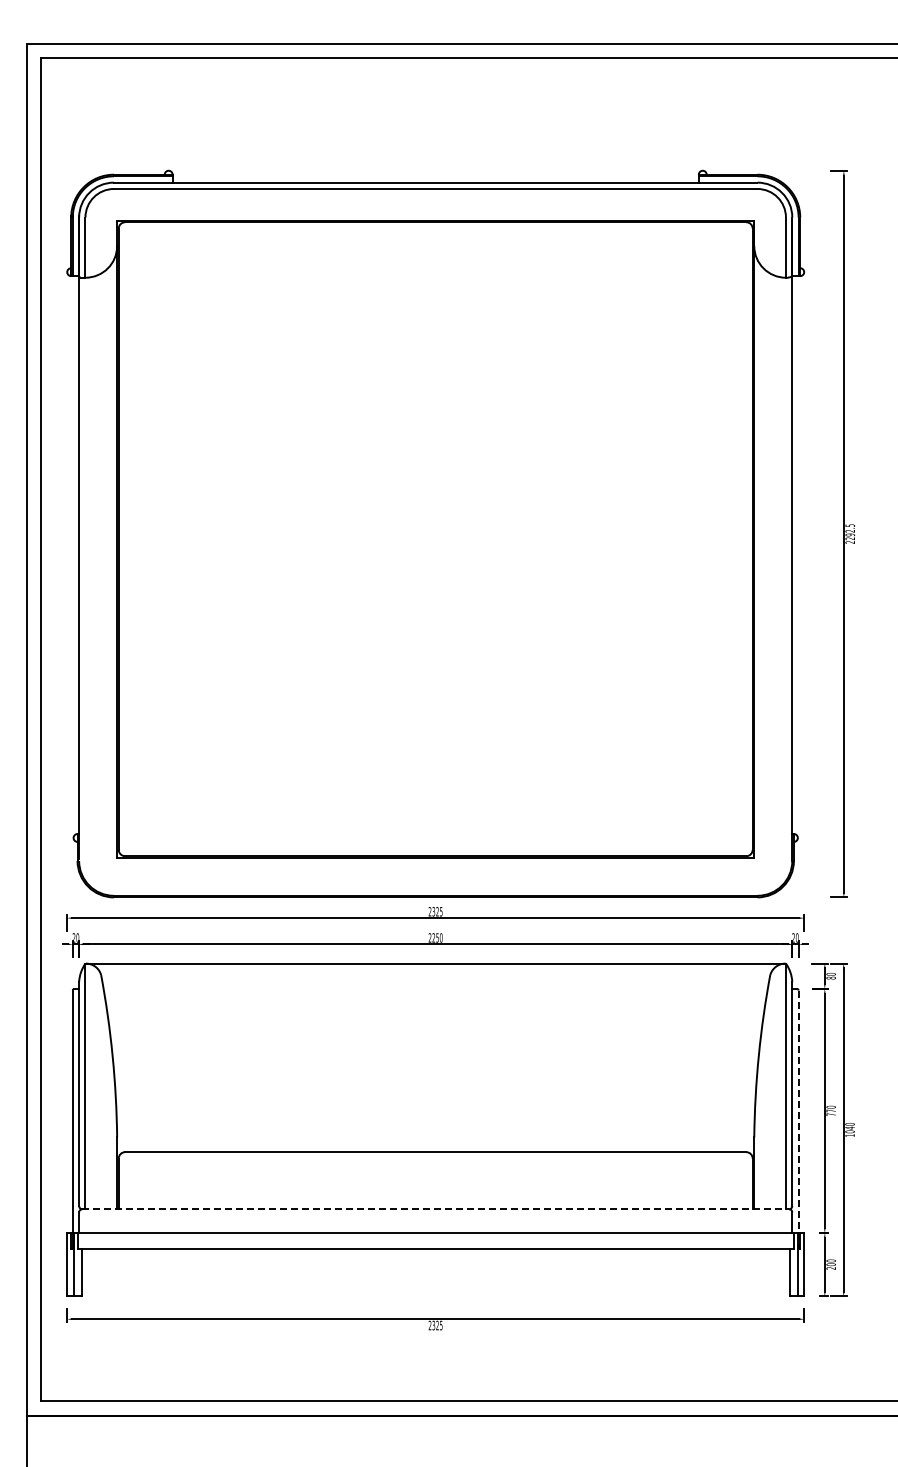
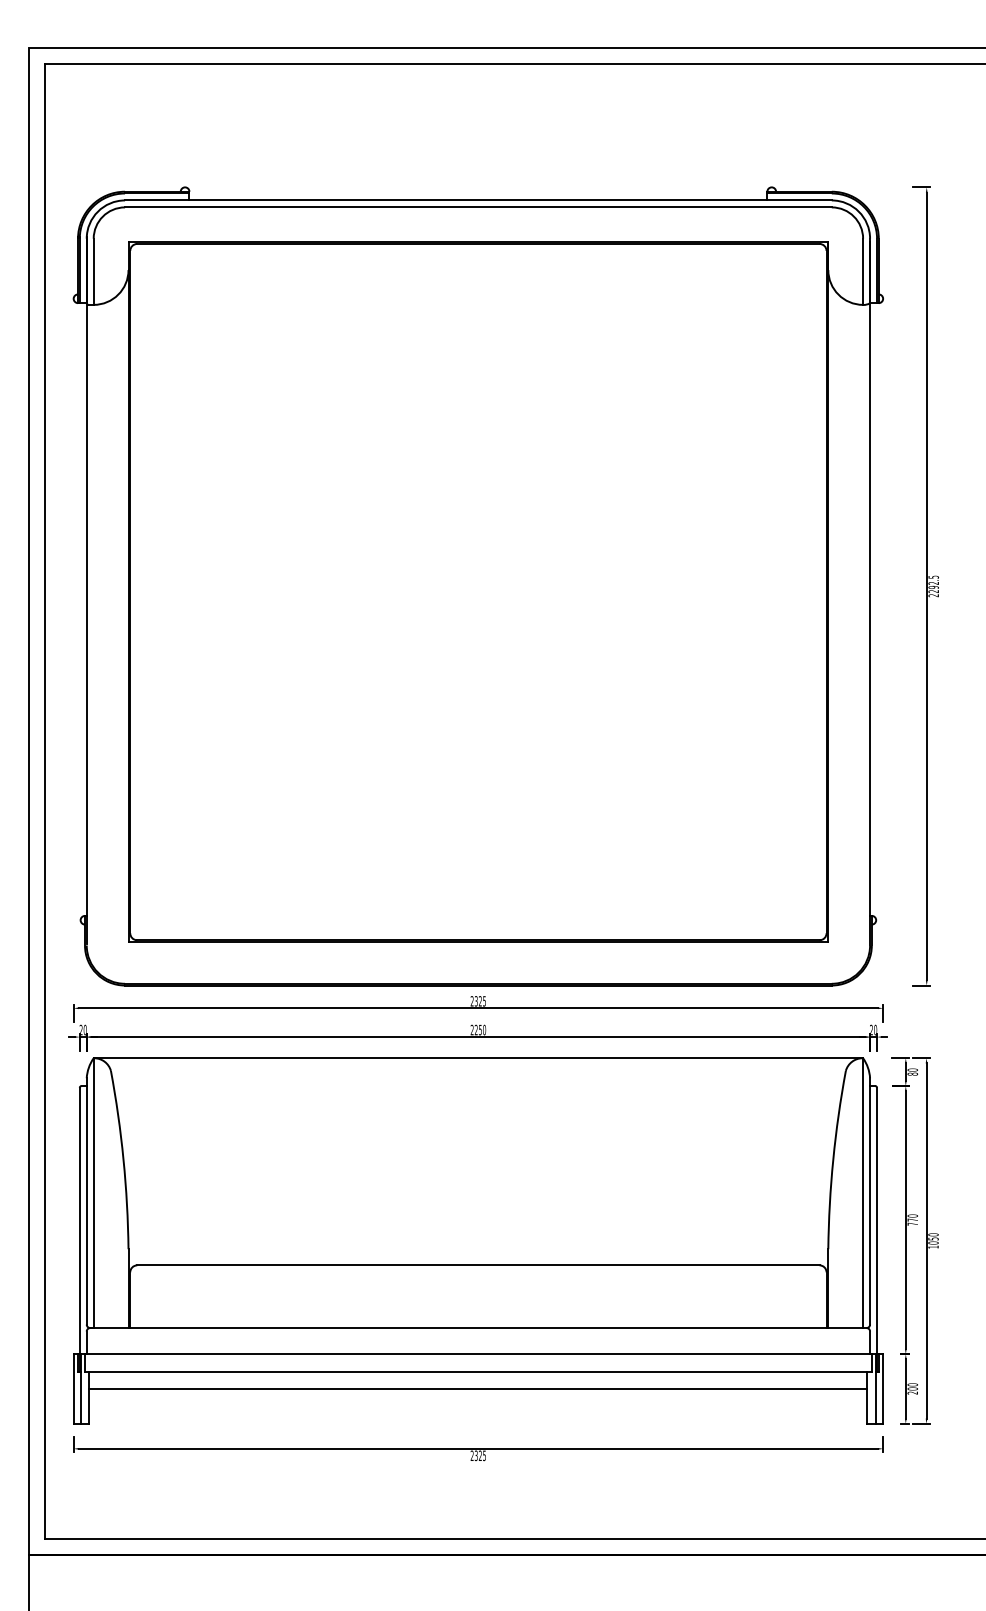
line: (798, 1120) -> (876, 1230), dashed -> solid
text: (849, 1127) -> (932, 1238), 1040 -> 1050
line: (436, 1209) -> (479, 1328), dashed -> solid
line: (435, 1264) -> (478, 1388), added

